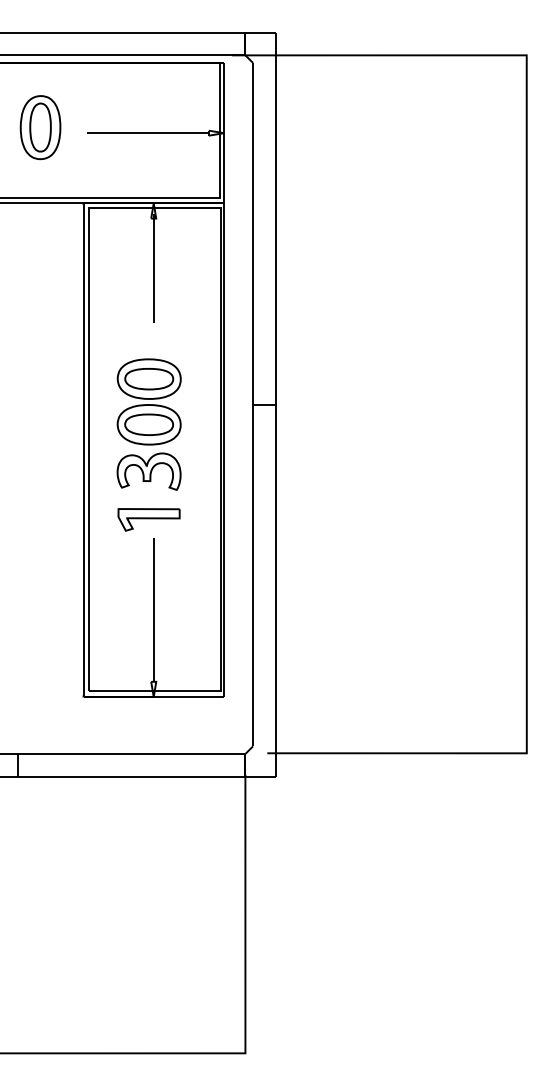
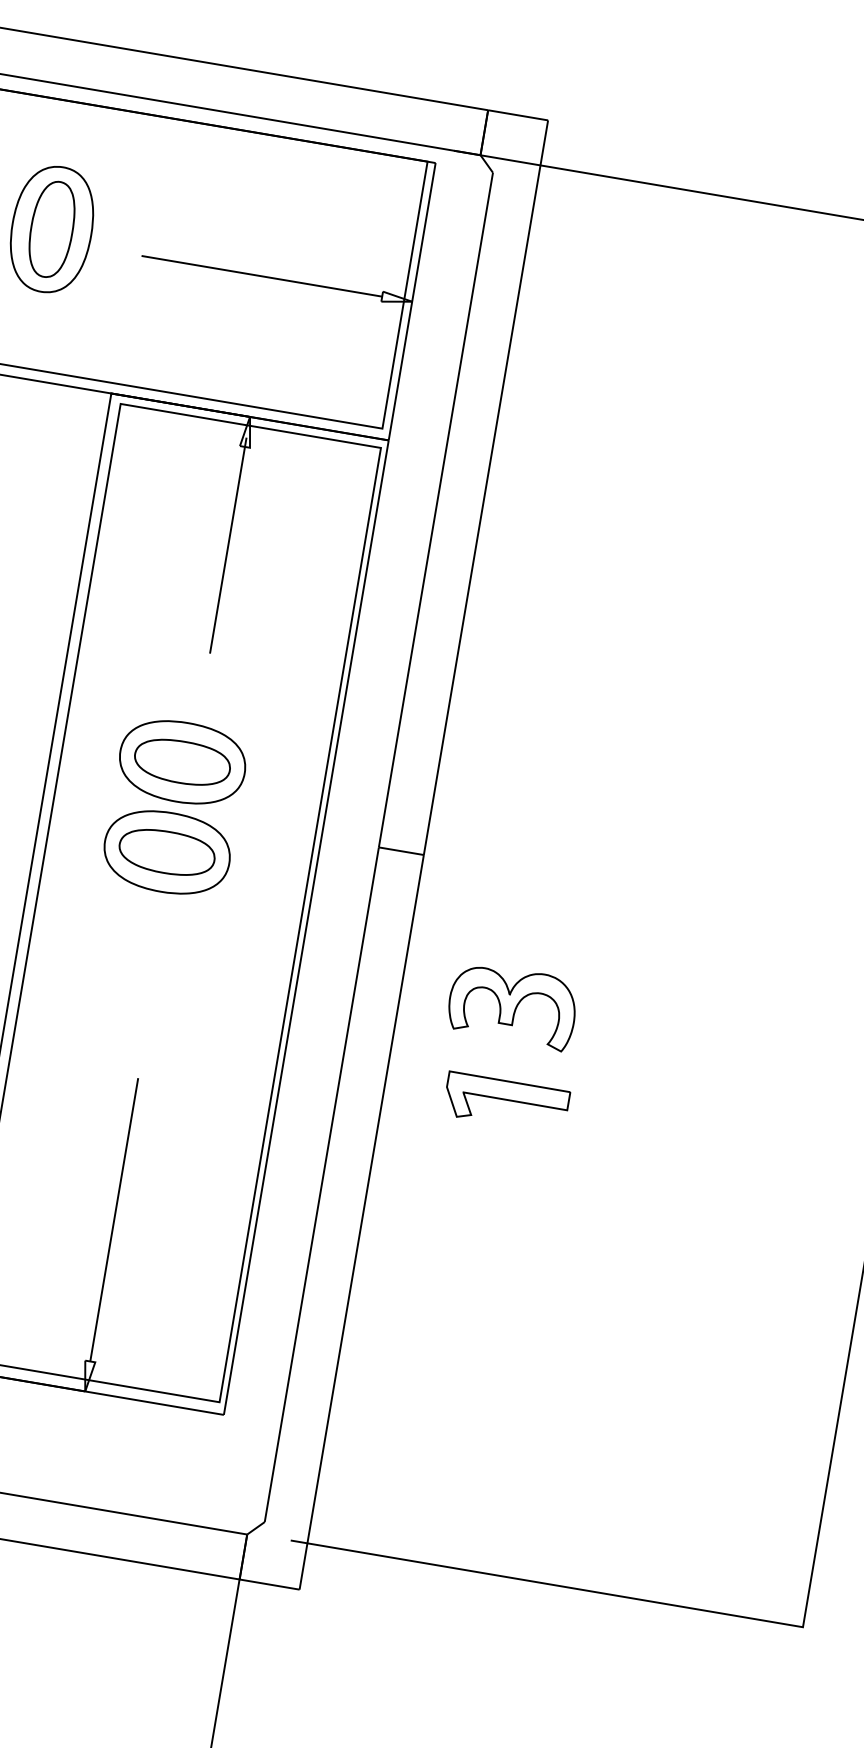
part: (148, 471) -> (511, 1005), moved
part: (148, 519) -> (505, 1102), moved

